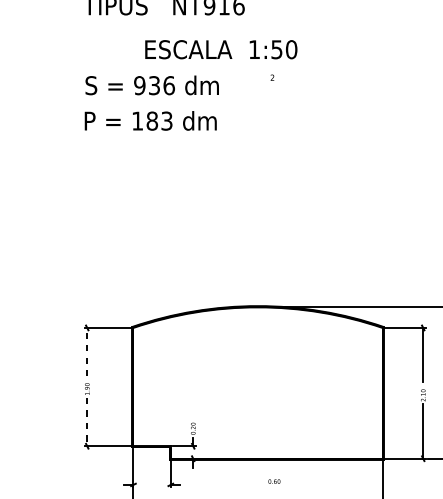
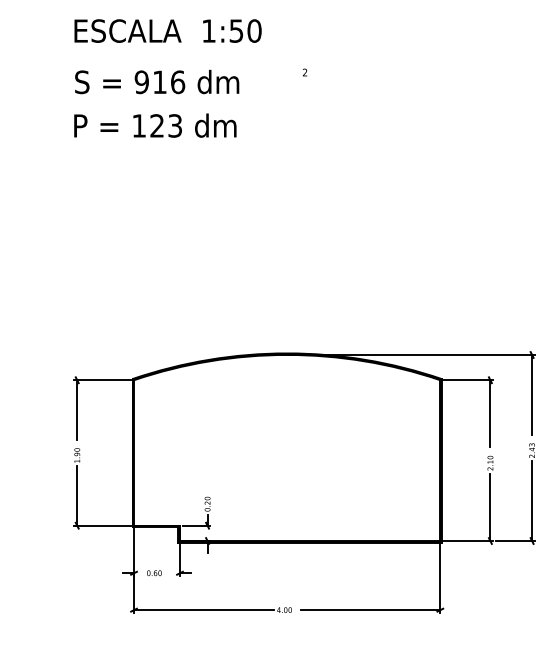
text: (220, 49) -> (167, 30), moved
text: (154, 85) -> (159, 82), 936 -> 916
text: (152, 120) -> (157, 125), 183 -> 123
line: (87, 351) -> (77, 409), dashed -> solid
line: (87, 422) -> (77, 496), dashed -> solid
text: (274, 481) -> (154, 573), moved

